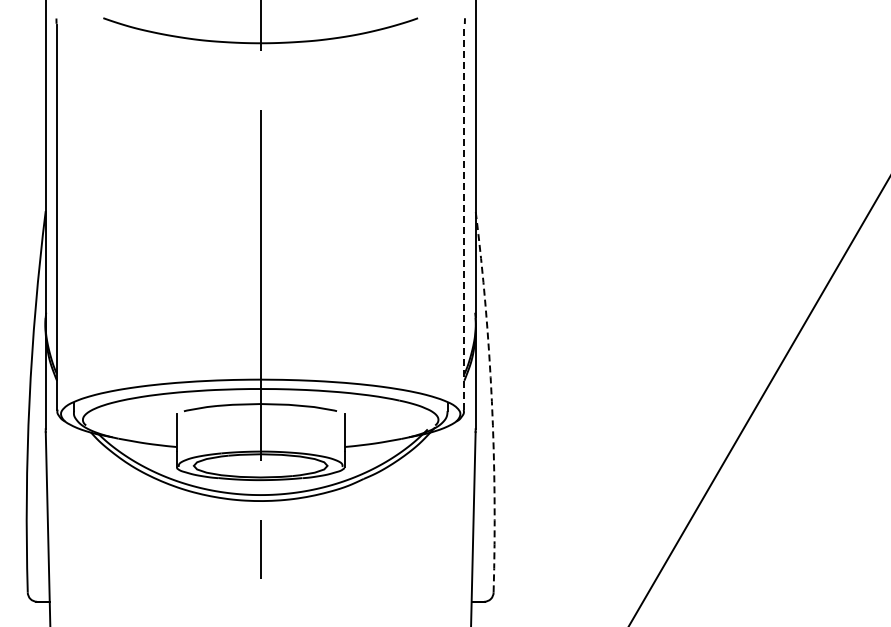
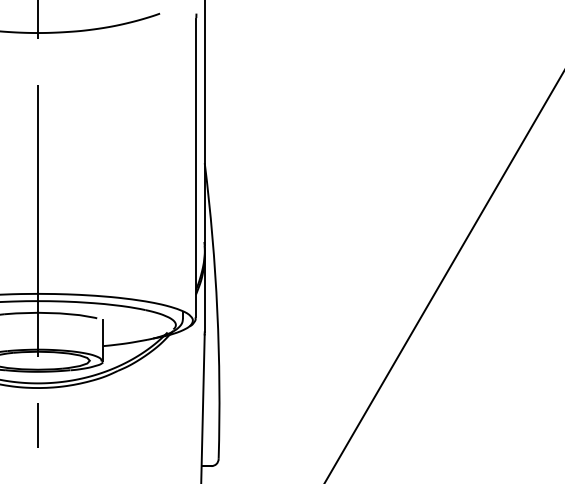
line: (463, 217) -> (195, 168), dashed -> solid
arc: (491, 401) -> (217, 310), dashed -> solid

